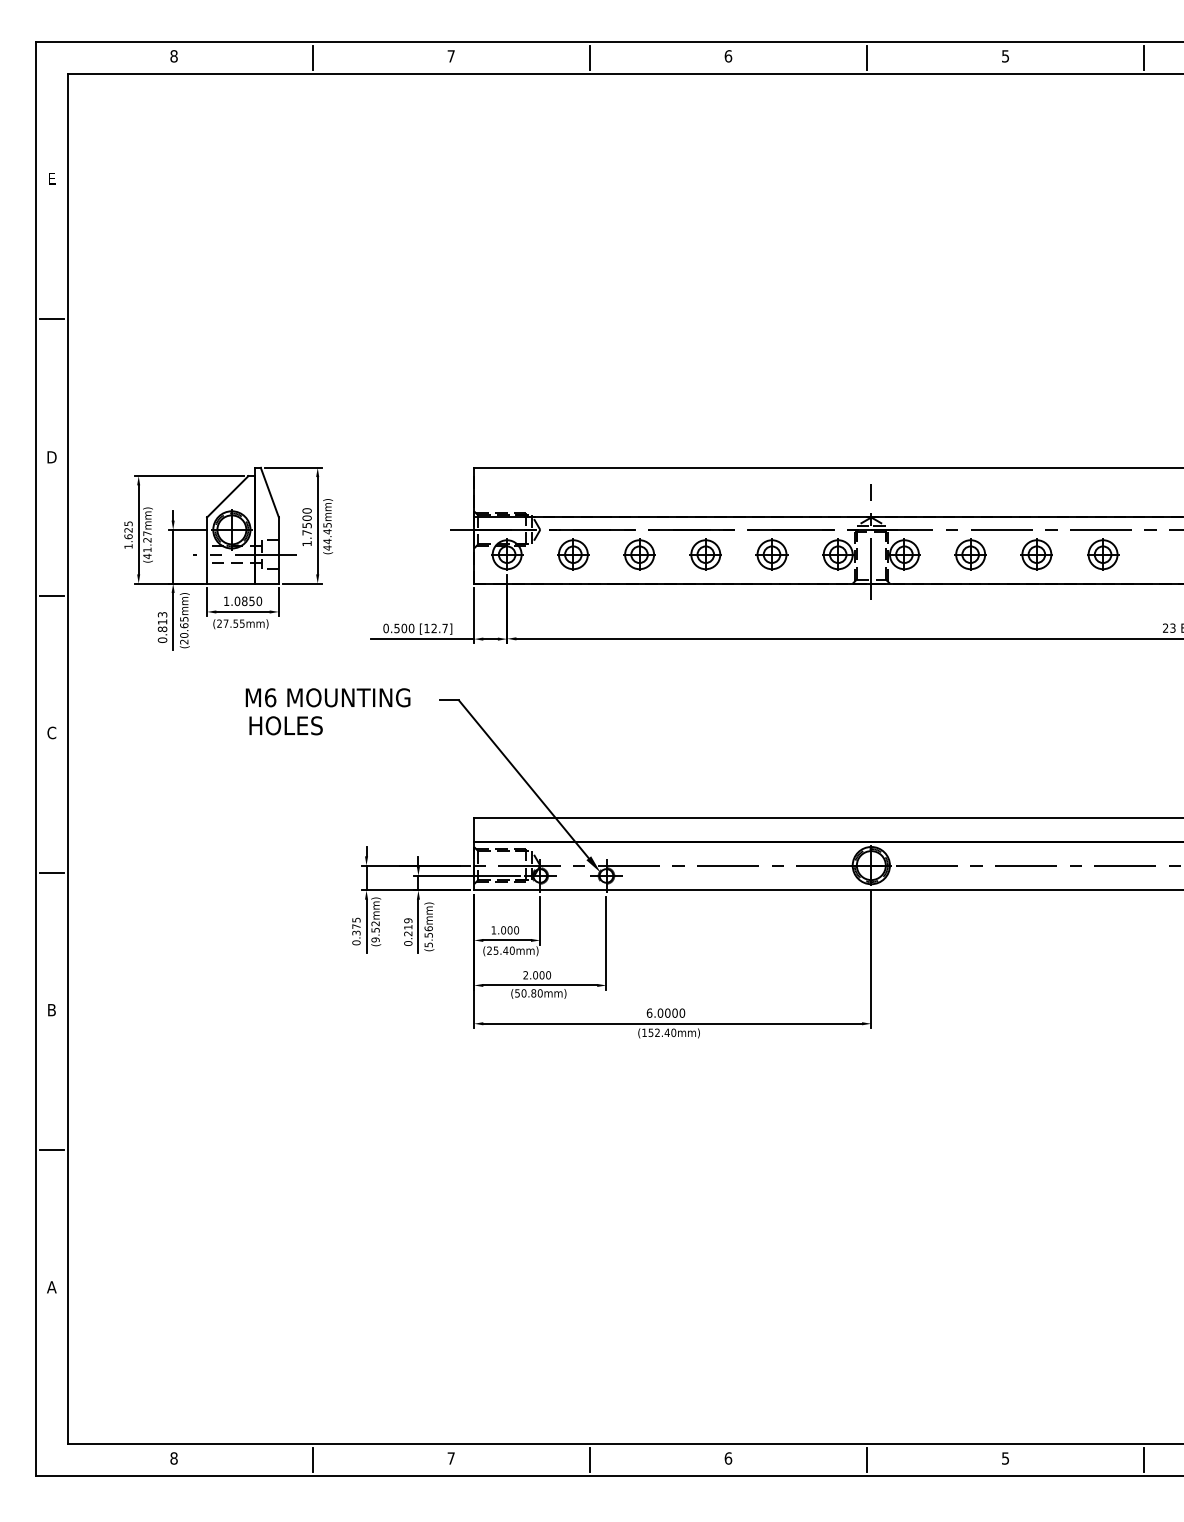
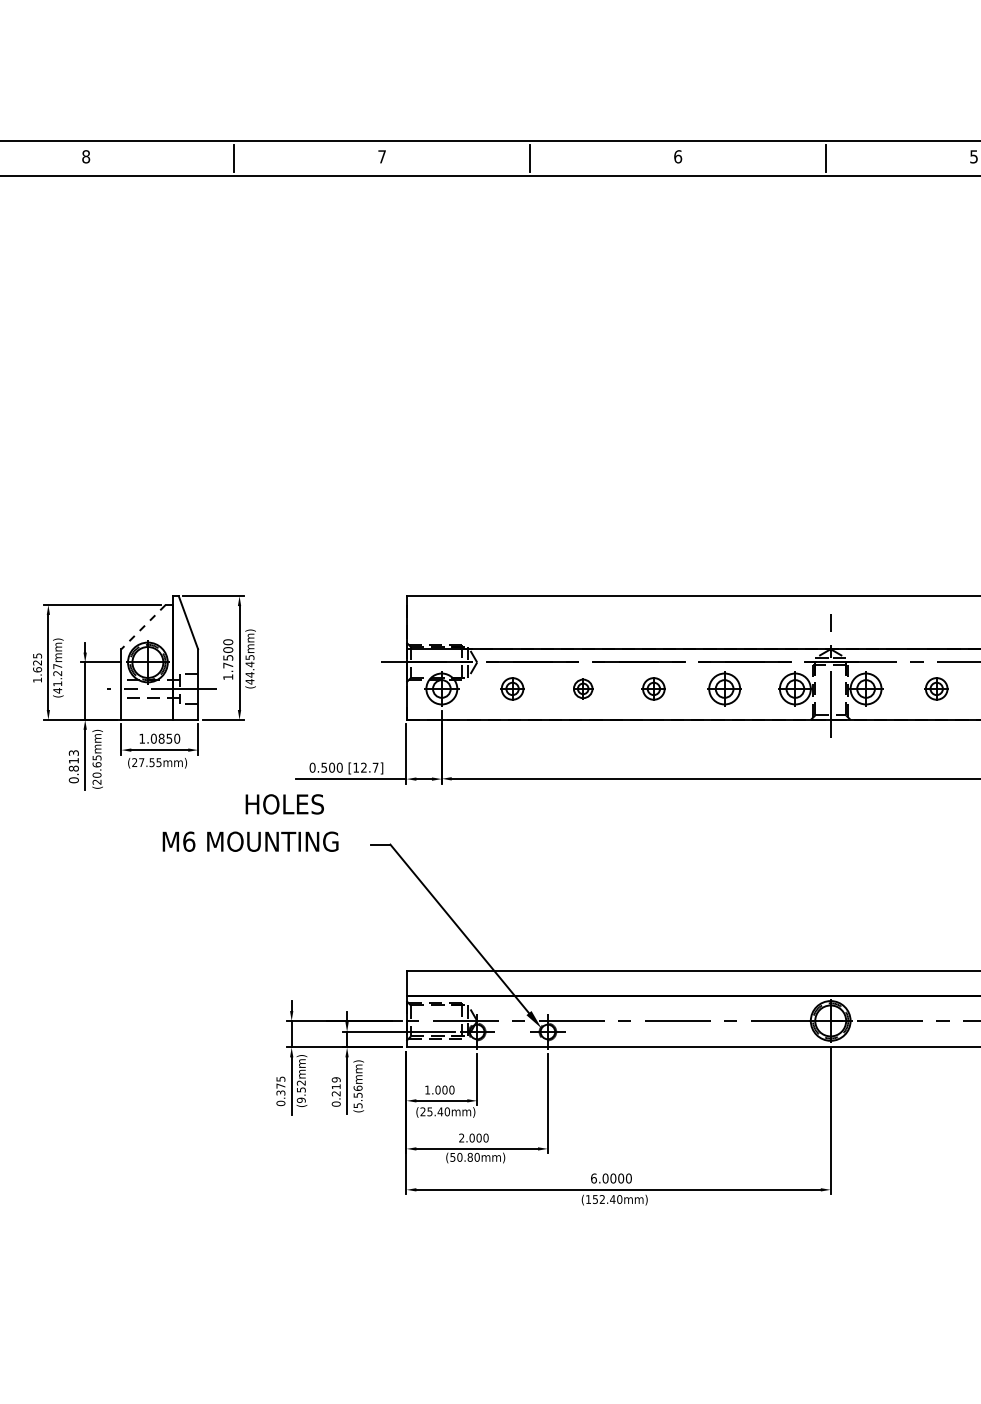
line: (227, 497) -> (143, 627), solid -> dashed
part: (573, 554) -> (512, 688), size x0.7
part: (639, 554) -> (583, 688), size x0.6
part: (705, 554) -> (653, 688), size x0.7
part: (970, 554) -> (936, 688), size x0.7
text: (285, 725) -> (284, 804), moved

